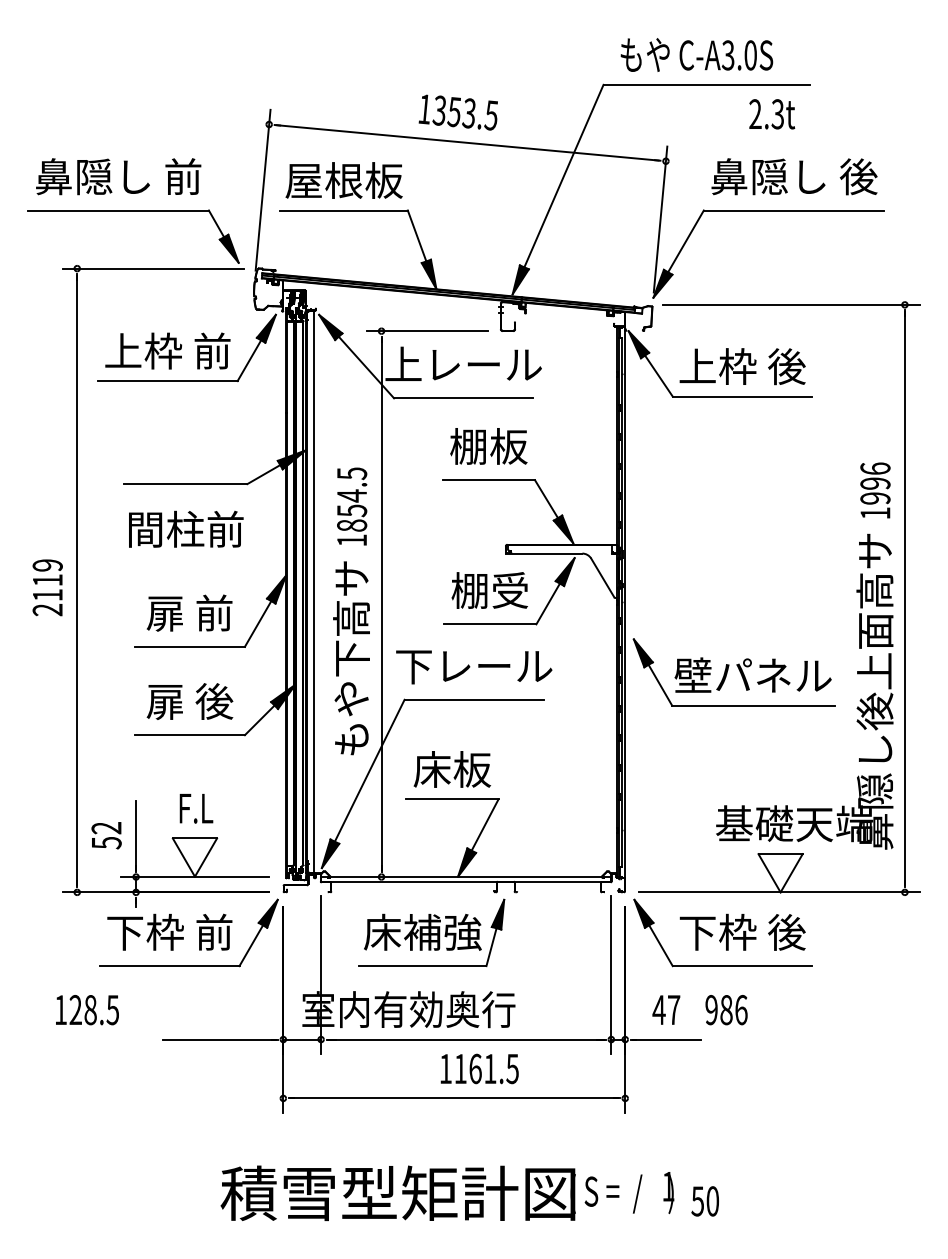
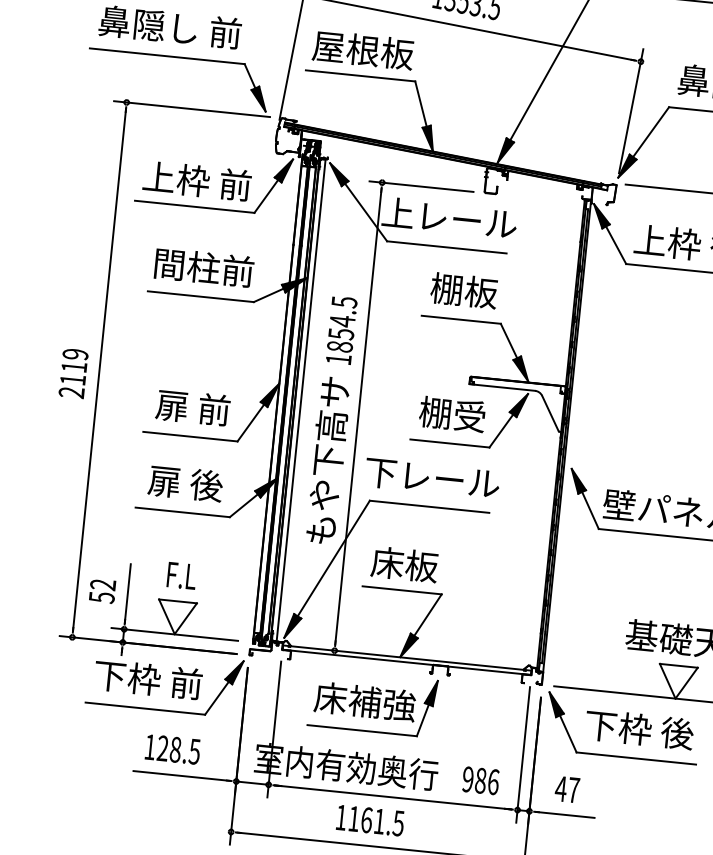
text: (186, 528) -> (204, 267), moved
text: (87, 1010) -> (172, 749), moved
text: (726, 1010) -> (480, 781), moved
text: (479, 1068) -> (370, 820), moved

